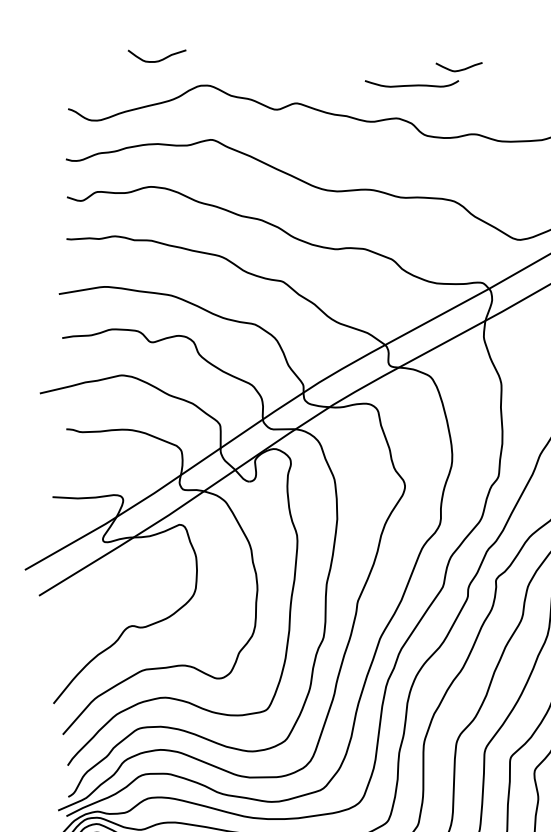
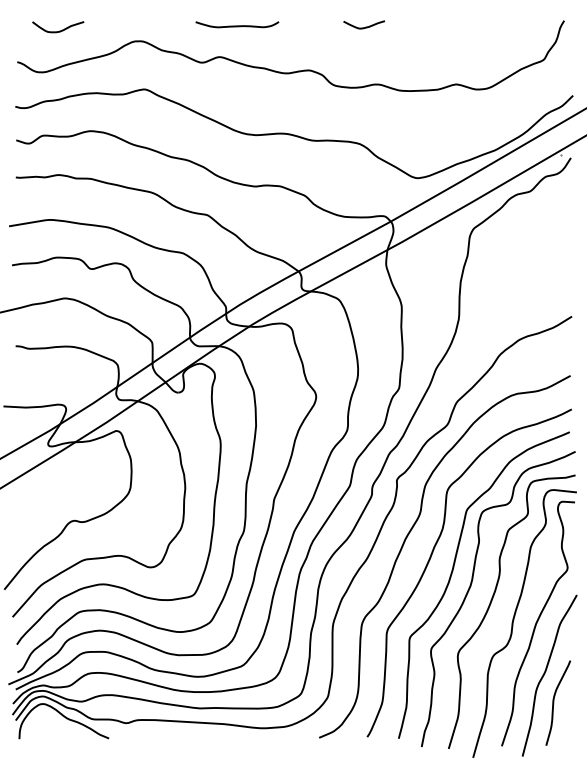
curve: (158, 59) -> (59, 30), moved
curve: (412, 84) -> (237, 25), moved

